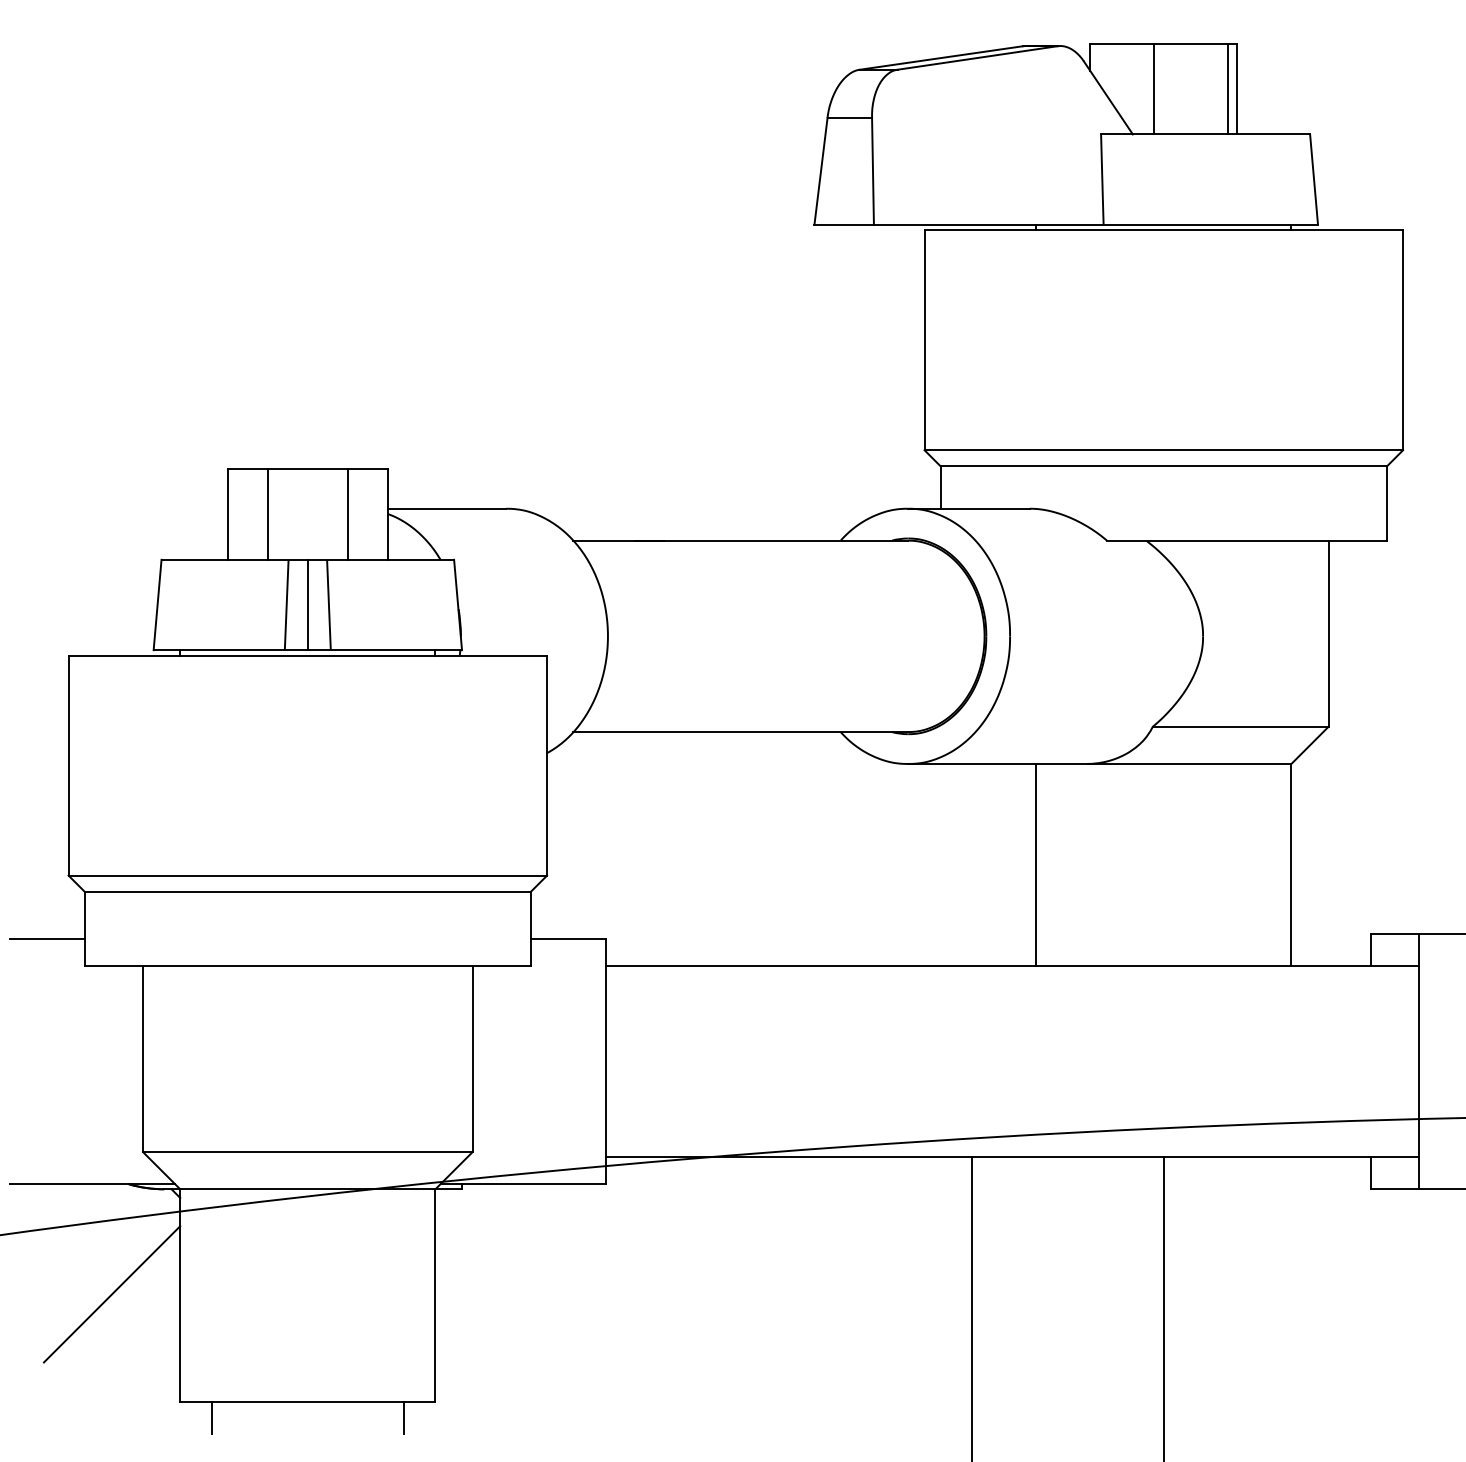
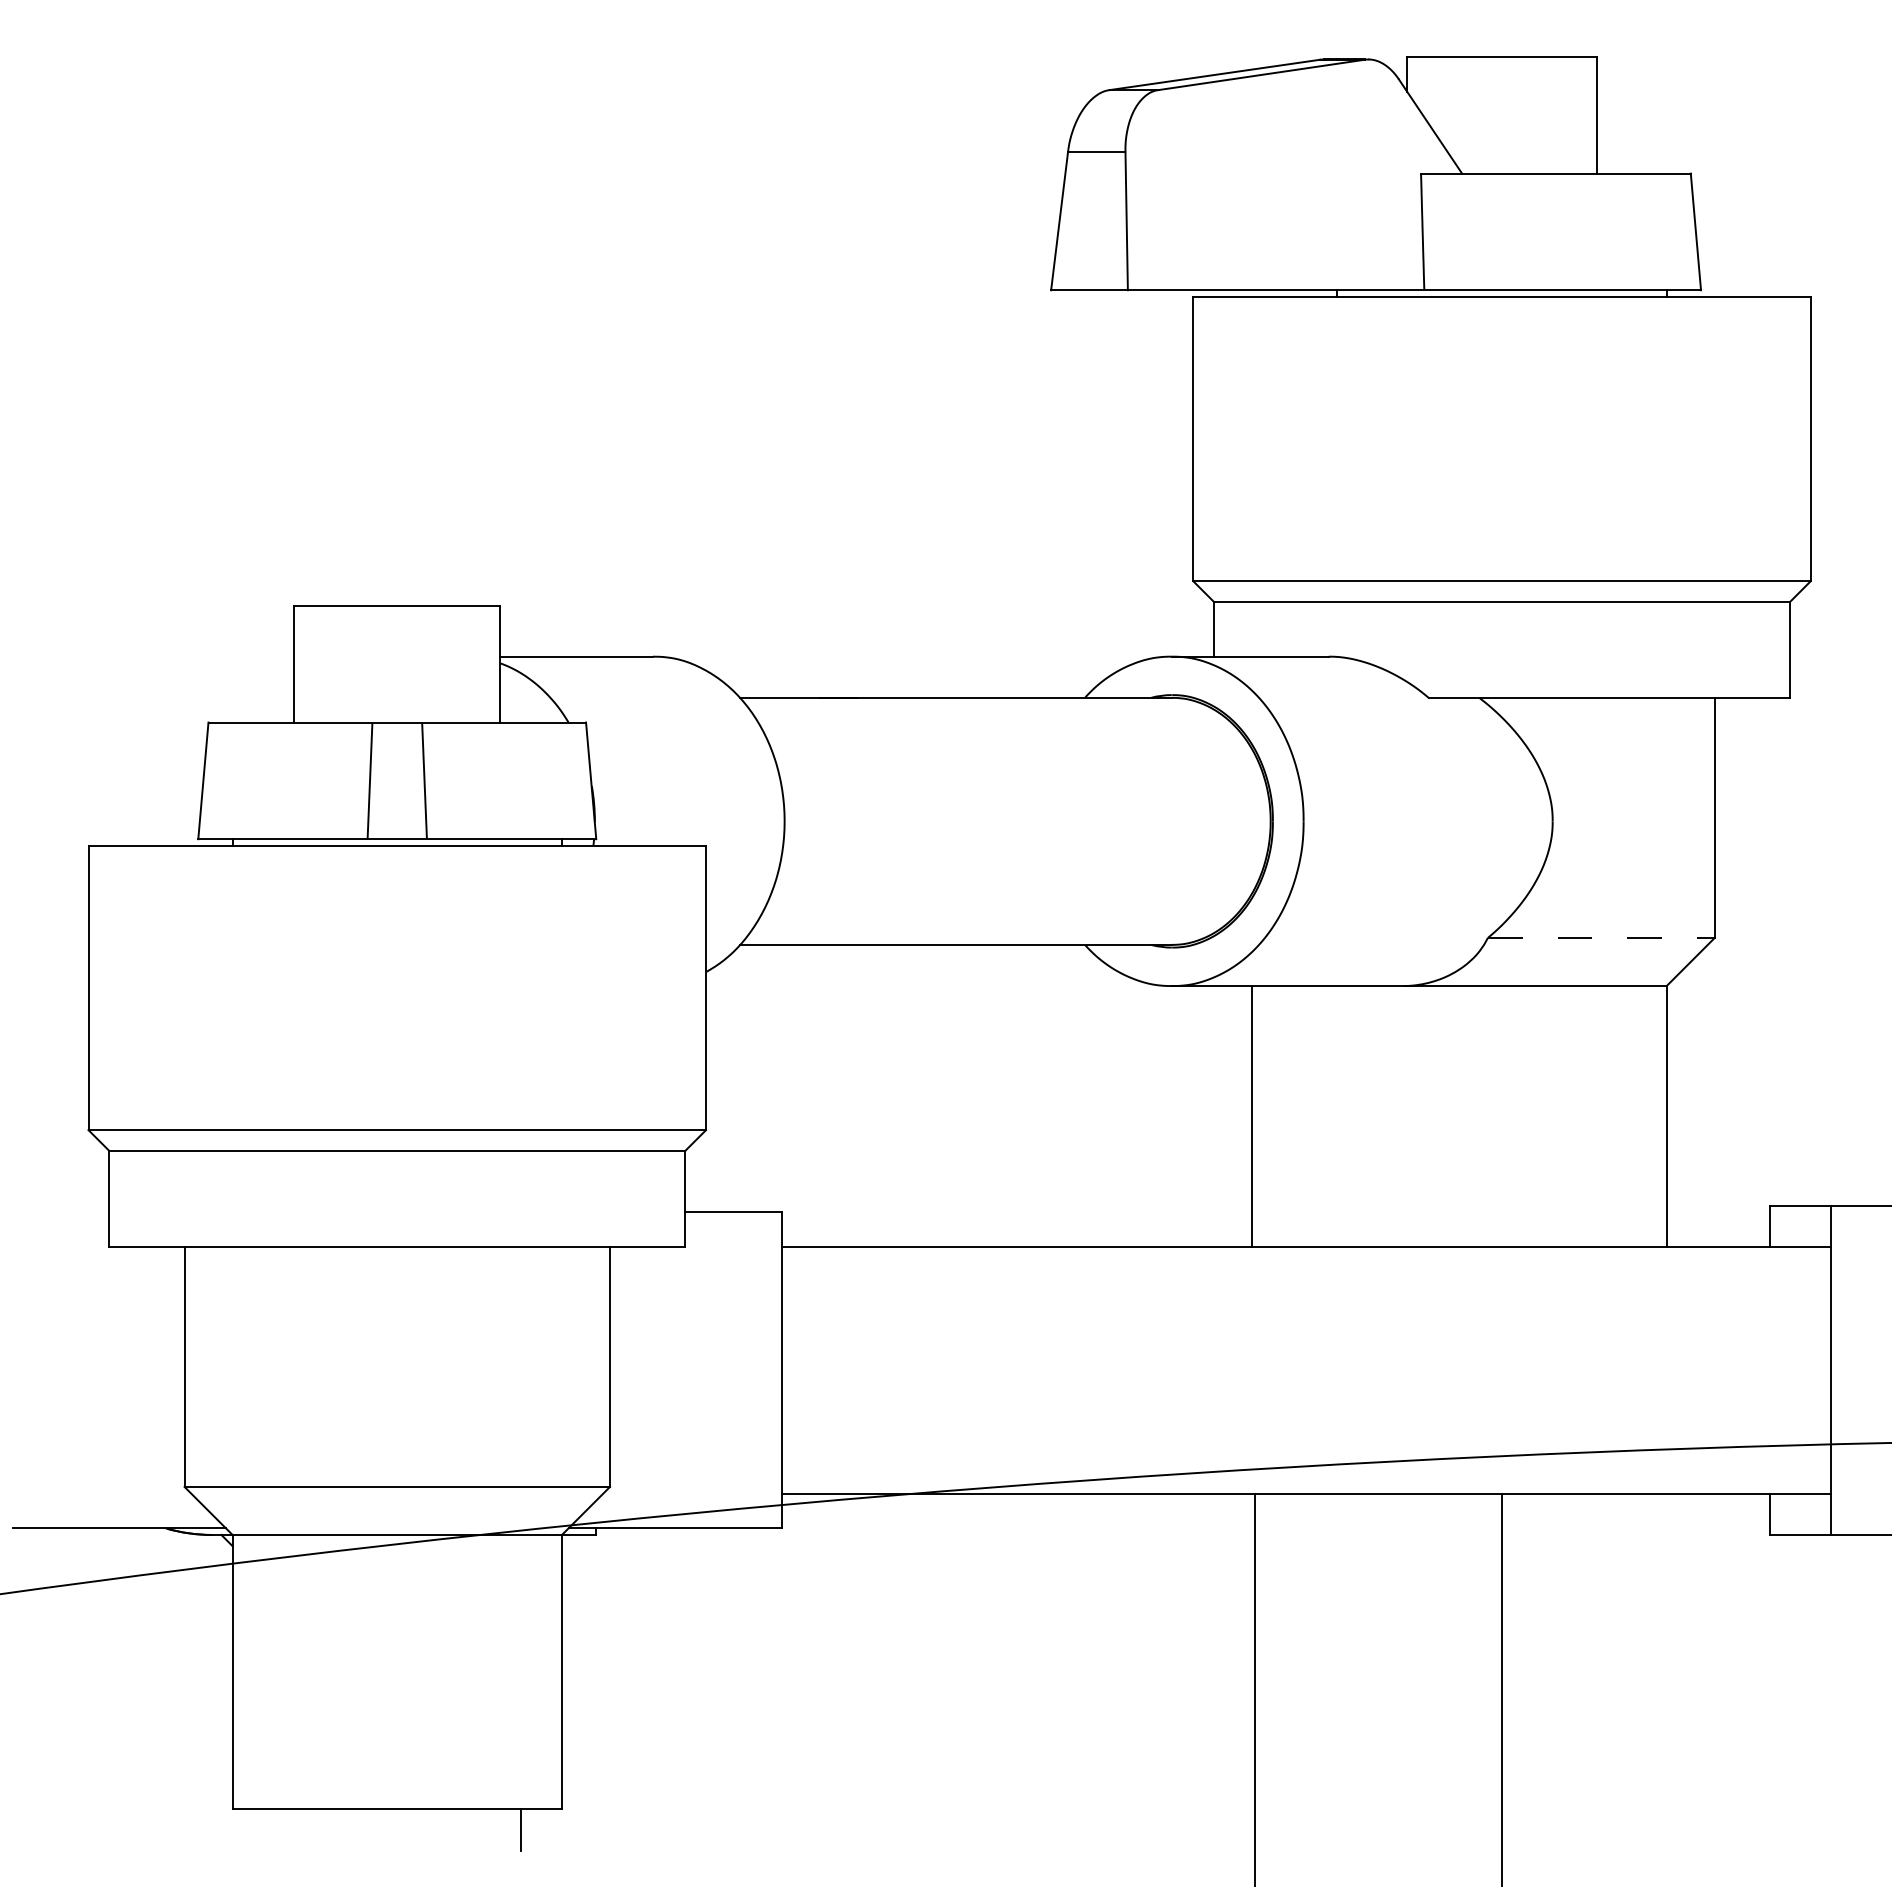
line: (1154, 89) -> (1489, 115), removed
line: (1227, 89) -> (1584, 115), removed
line: (267, 514) -> (345, 664), removed
line: (347, 514) -> (448, 664), removed
line: (307, 604) -> (396, 780), removed
line: (1240, 726) -> (1600, 937), solid -> dashed
line: (1036, 864) -> (1252, 1115), moved
line: (47, 939) -> (61, 1212), removed
line: (111, 1294) -> (143, 1670), removed
line: (212, 1417) -> (274, 1829), removed

